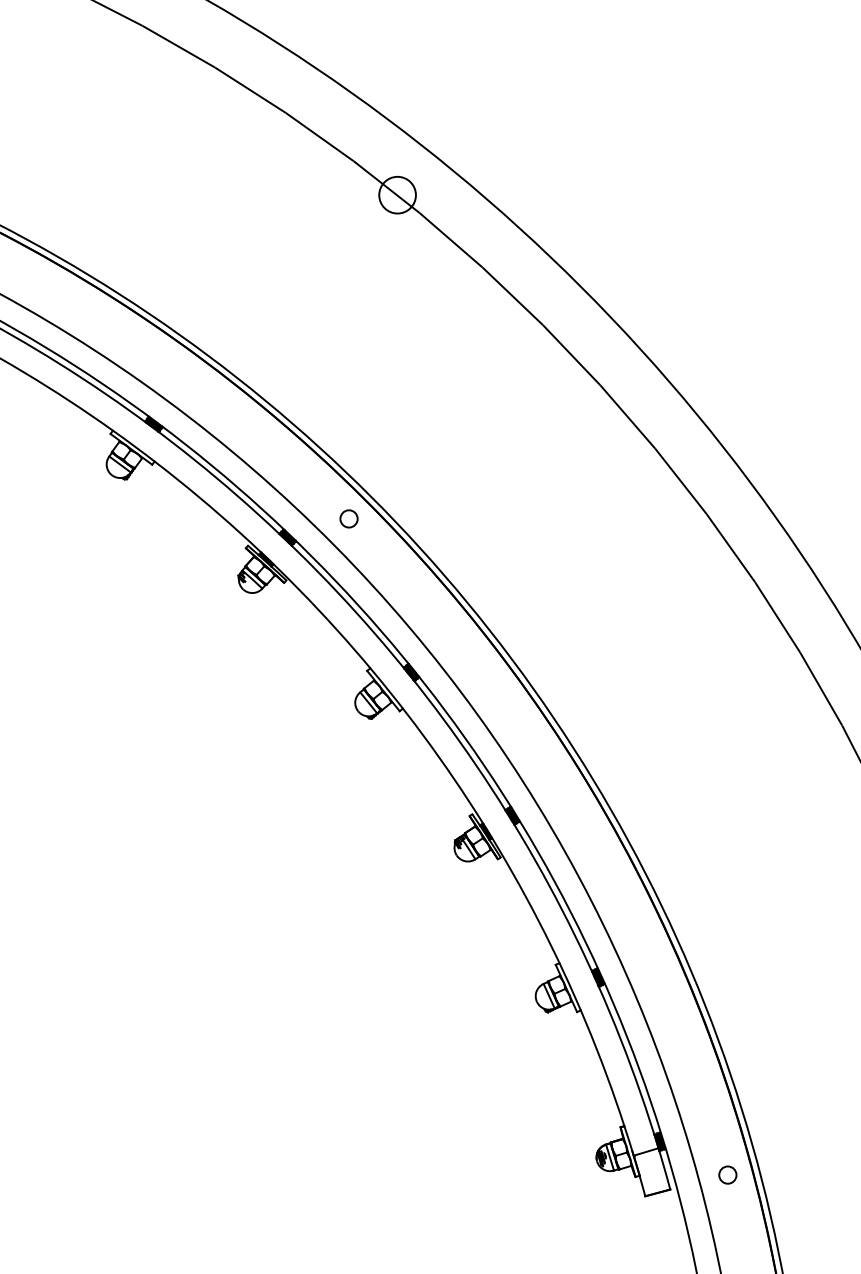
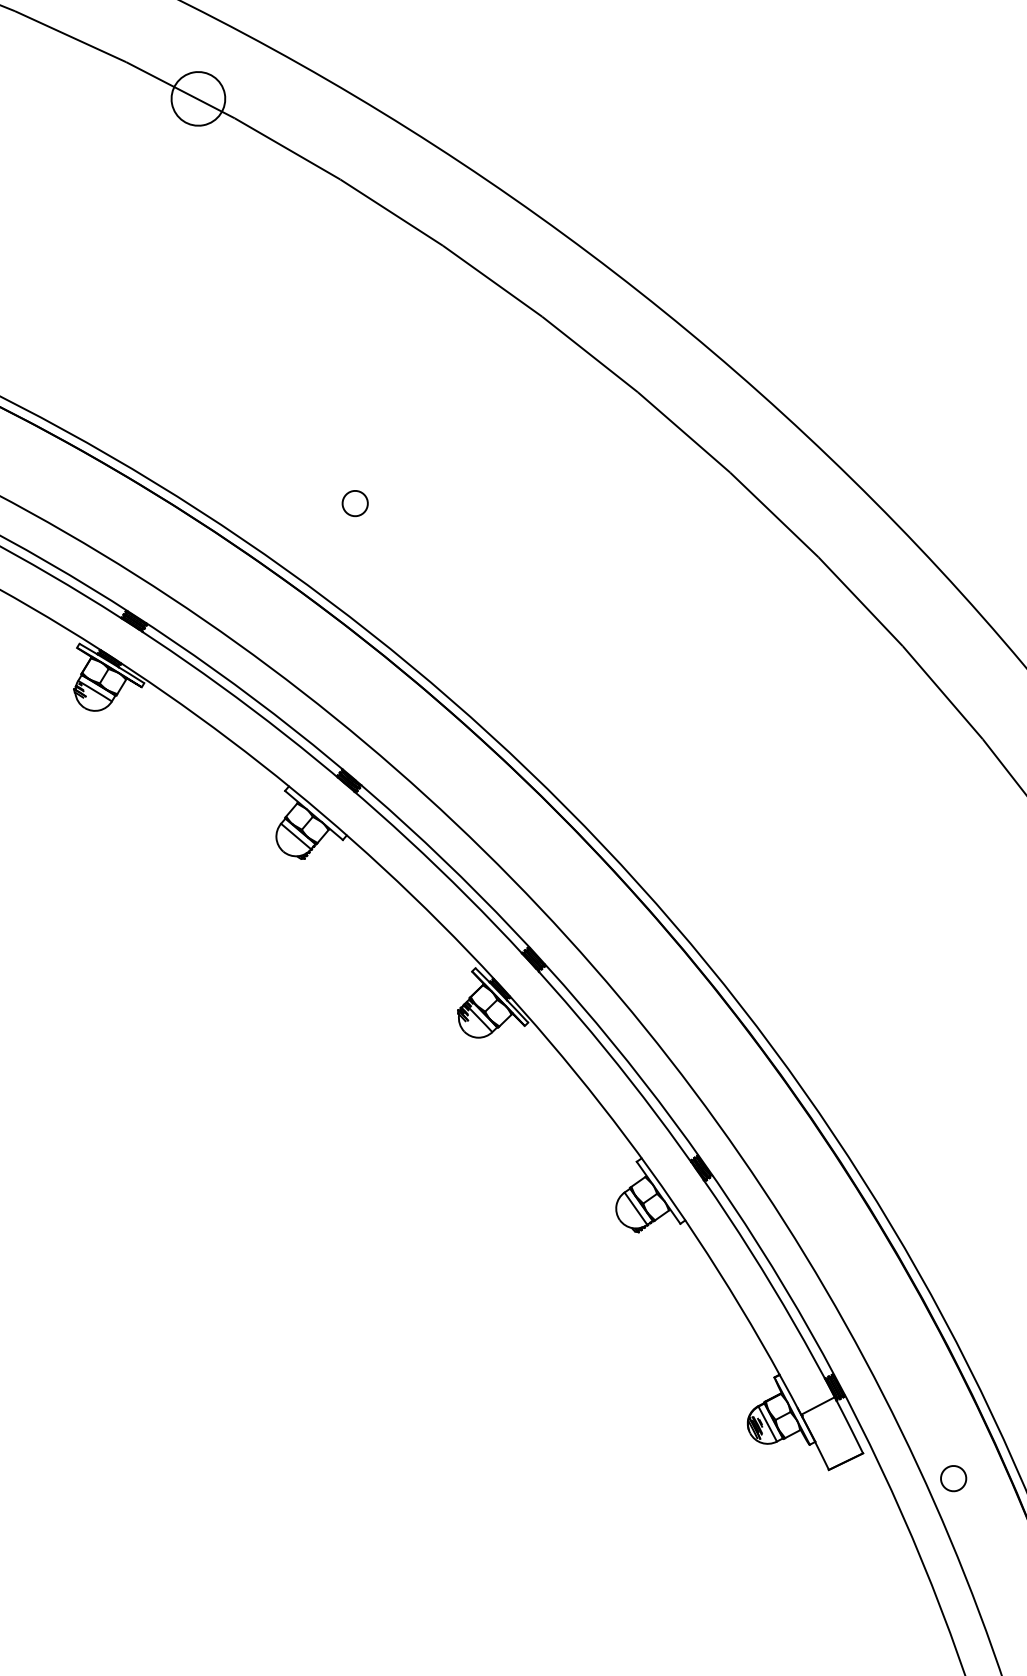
circle: (348, 518) -> (354, 503), moved
circle: (727, 1174) -> (952, 1477), moved

